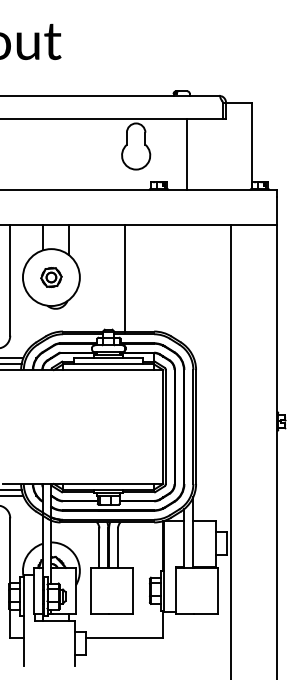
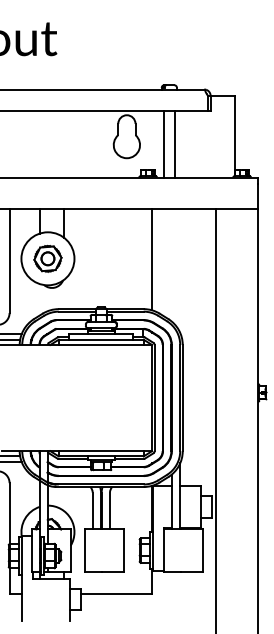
line: (176, 154) -> (164, 144), added
part: (51, 277) -> (48, 258), size x1.43
line: (125, 278) -> (152, 259), moved

